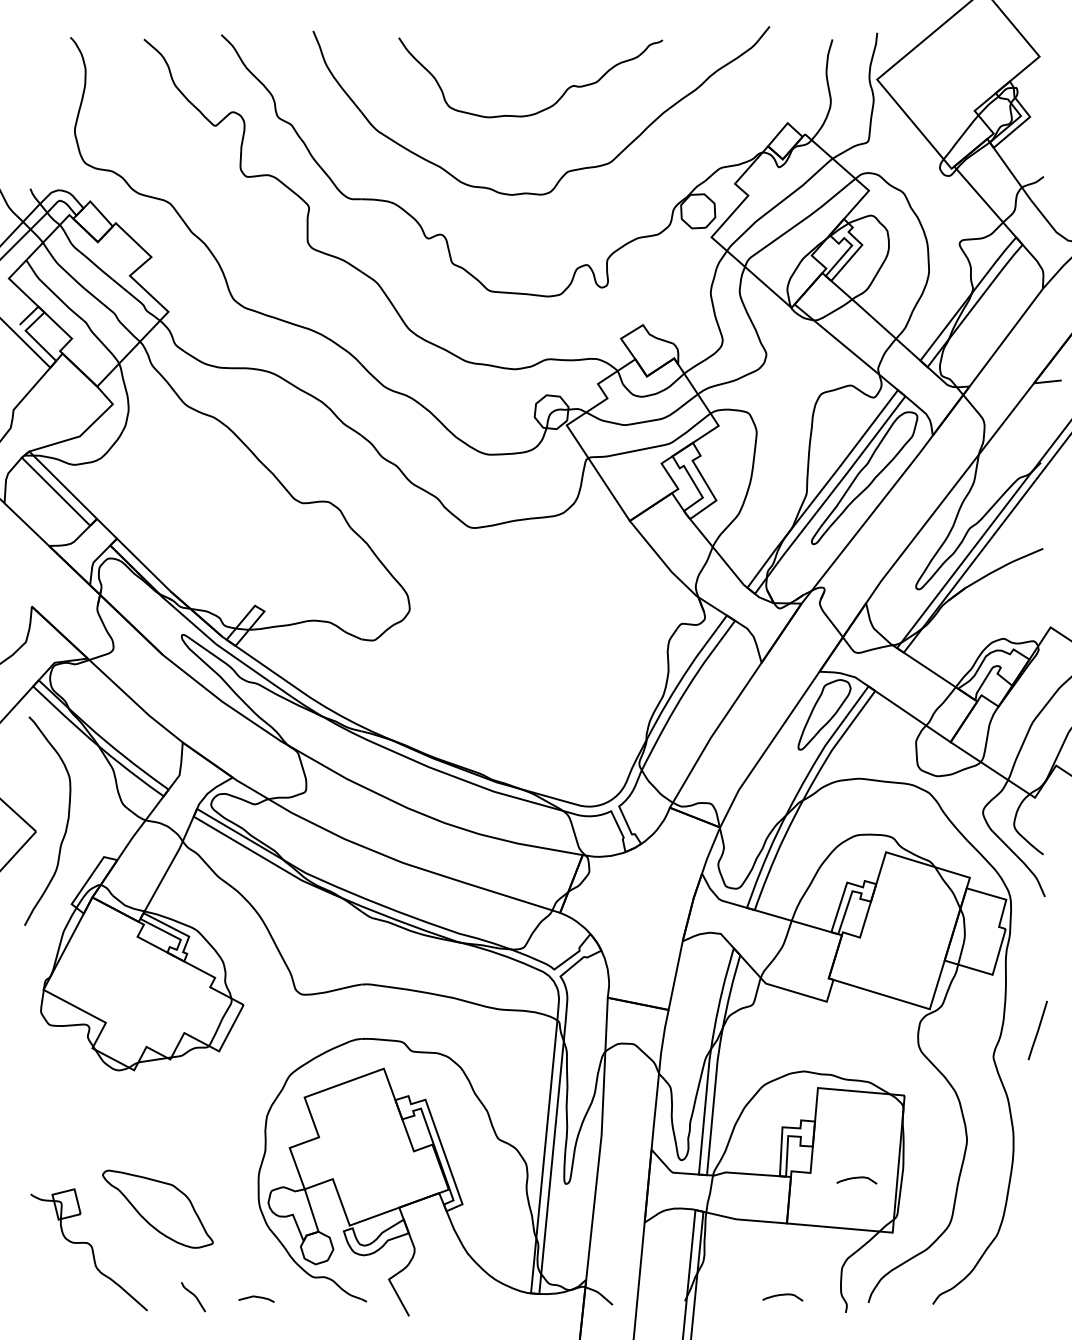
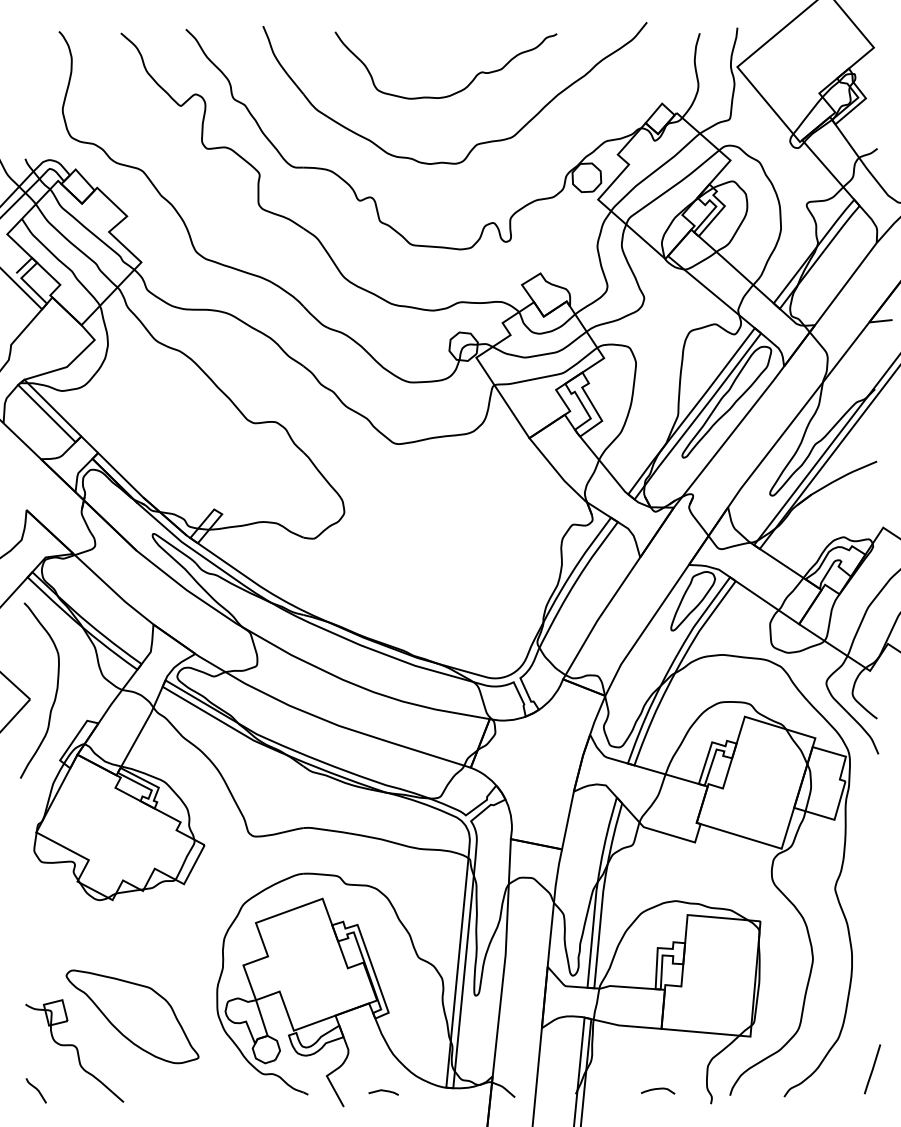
line: (1037, 1030) -> (872, 1069), moved
curve: (856, 1178) -> (720, 991), removed
part: (157, 1209) -> (132, 1017), size x1.43
curve: (194, 1296) -> (37, 1090), moved
line: (256, 1297) -> (383, 1091), moved

